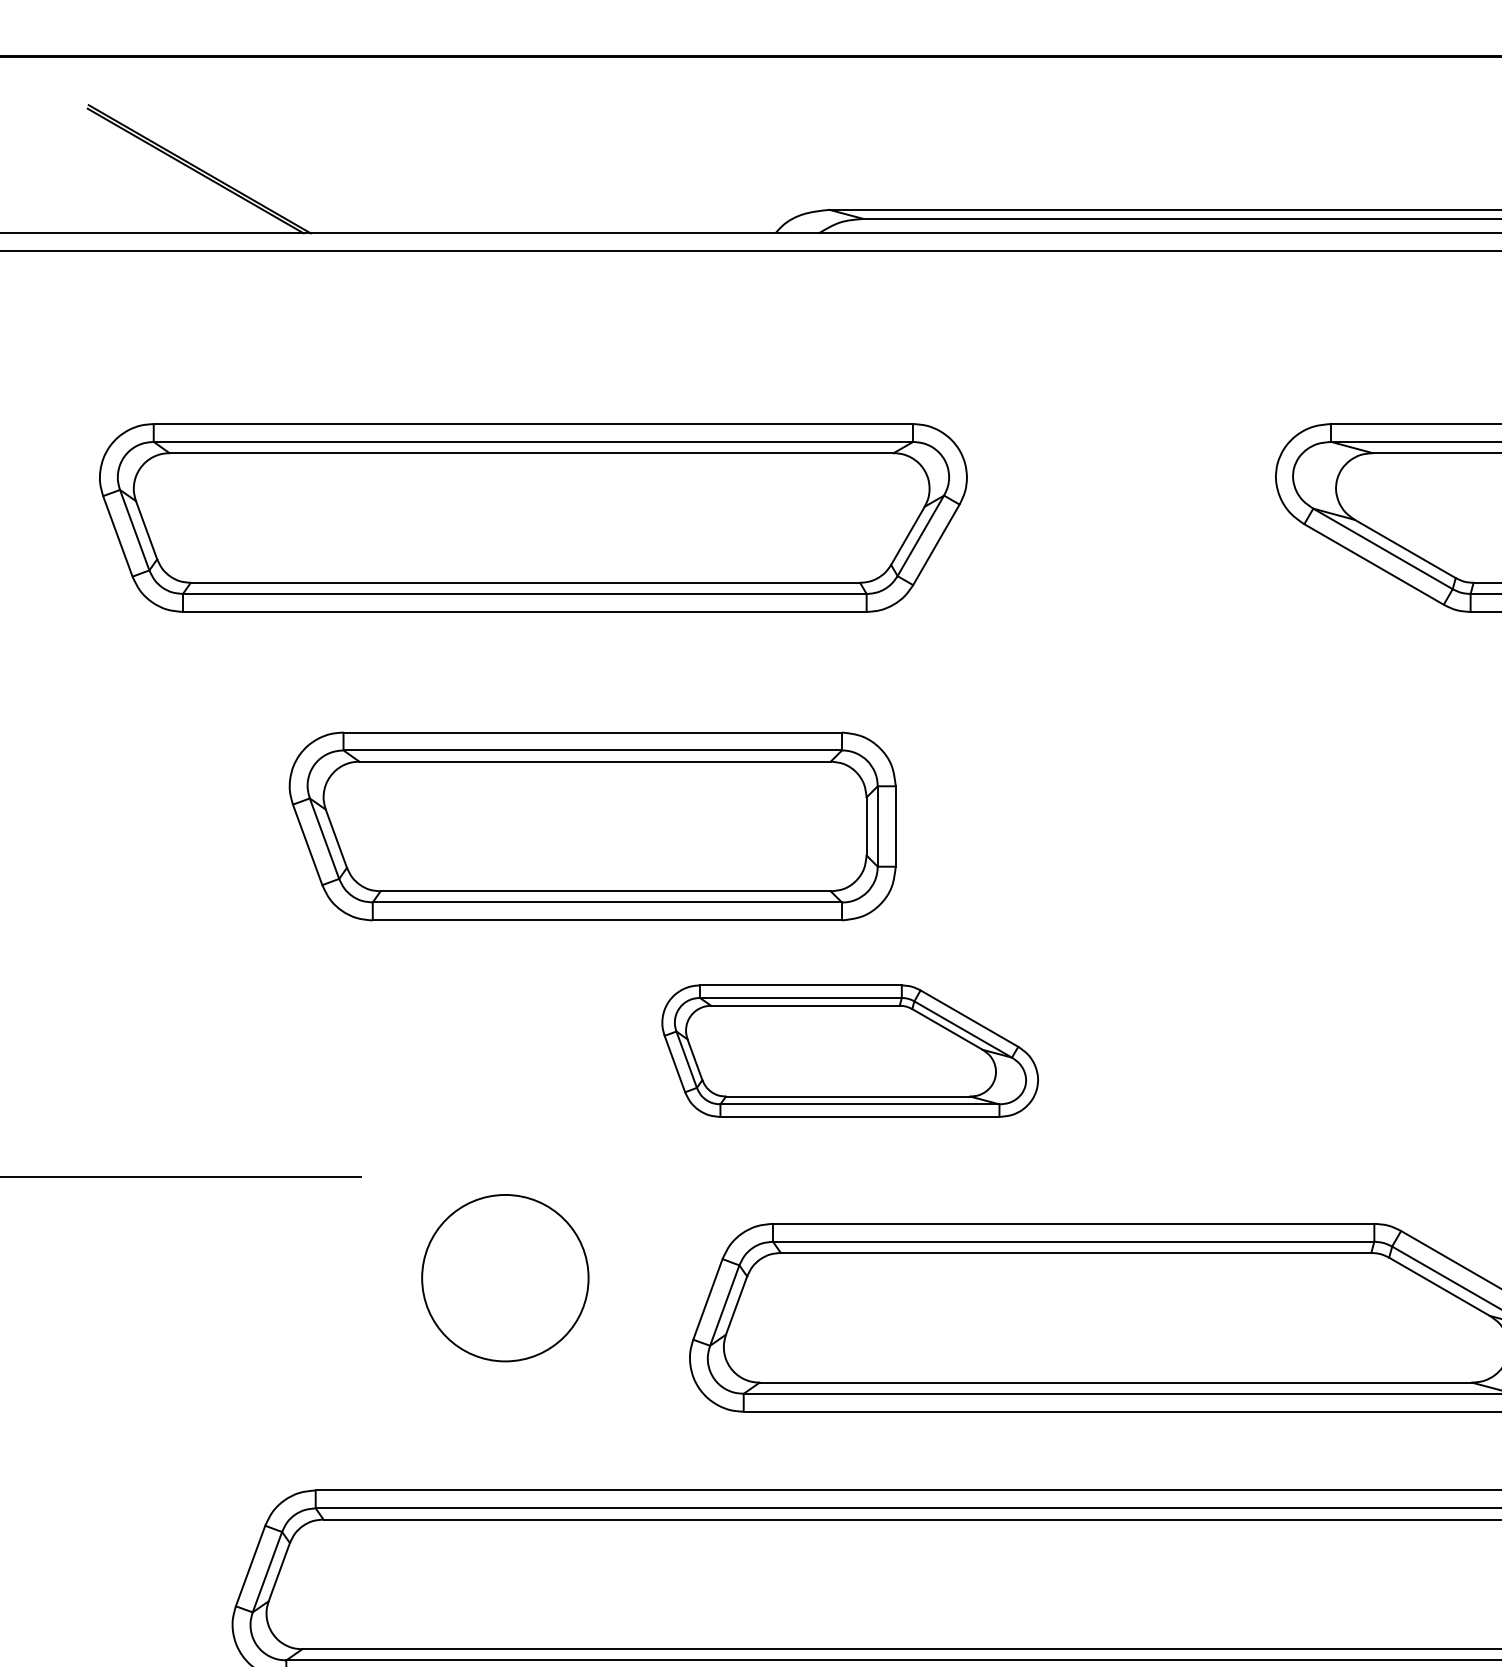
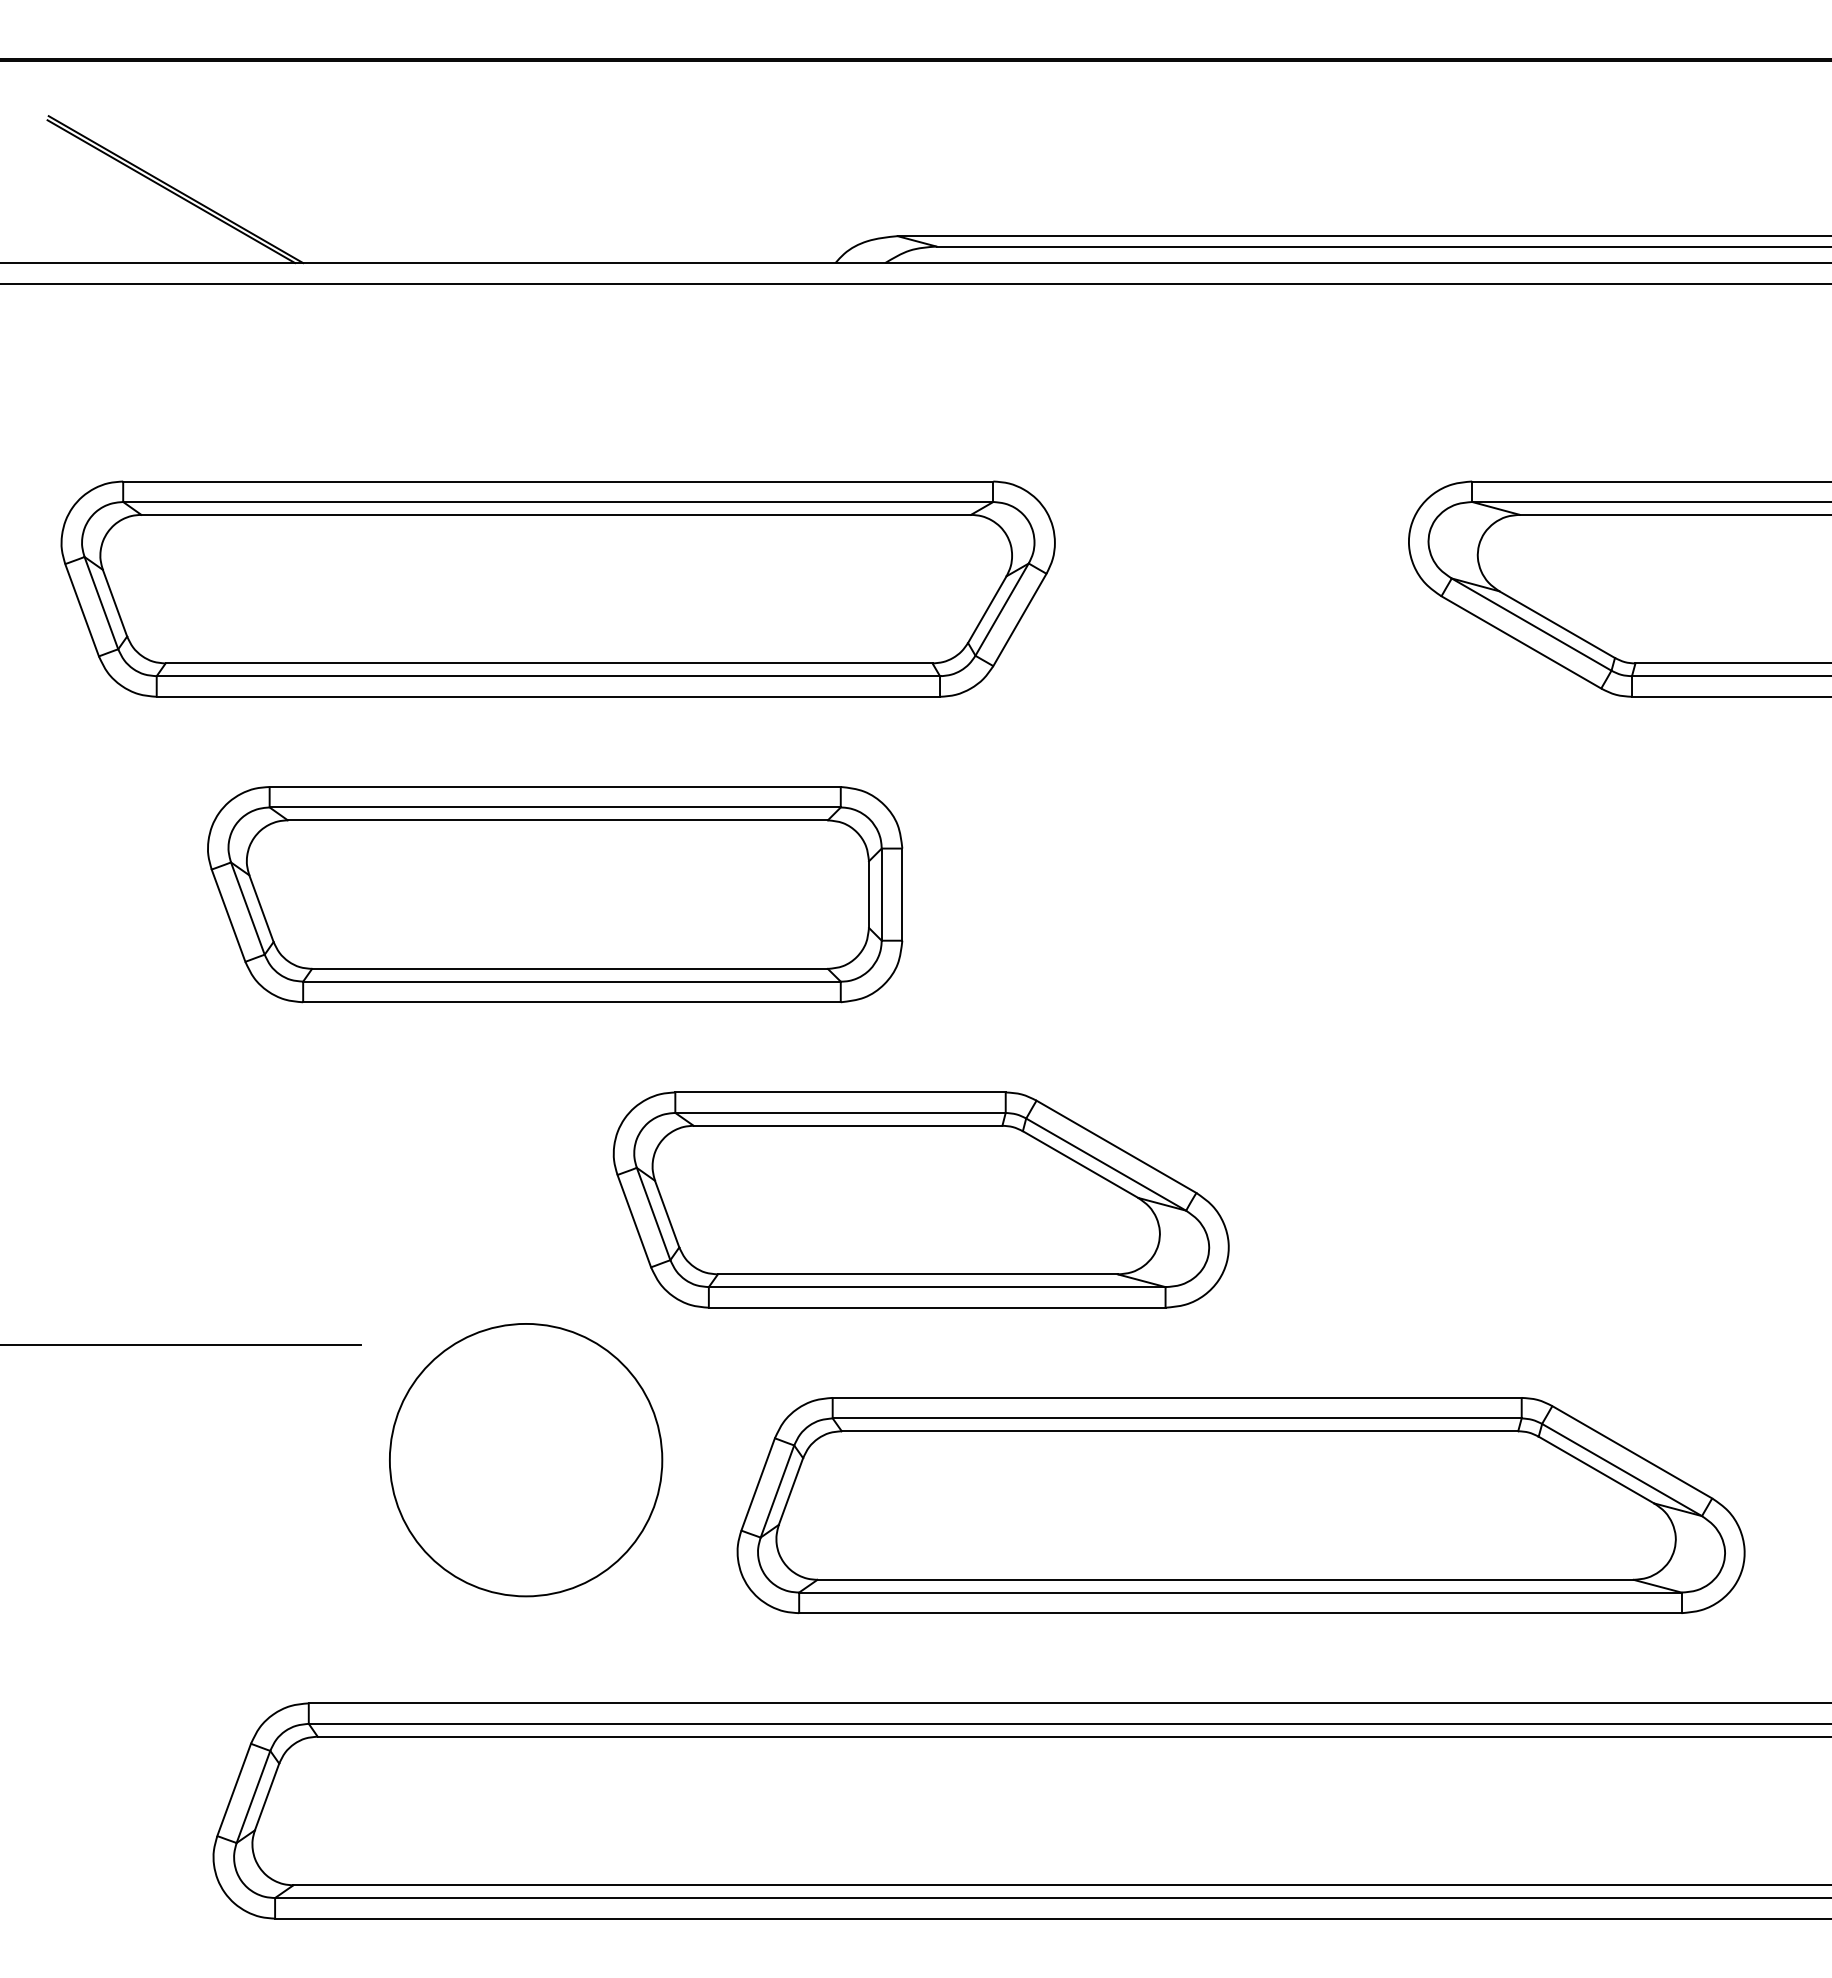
part: (593, 826) -> (555, 894), moved
part: (849, 1050) -> (920, 1199), size x1.43
circle: (504, 1277) -> (525, 1459), size x1.43

